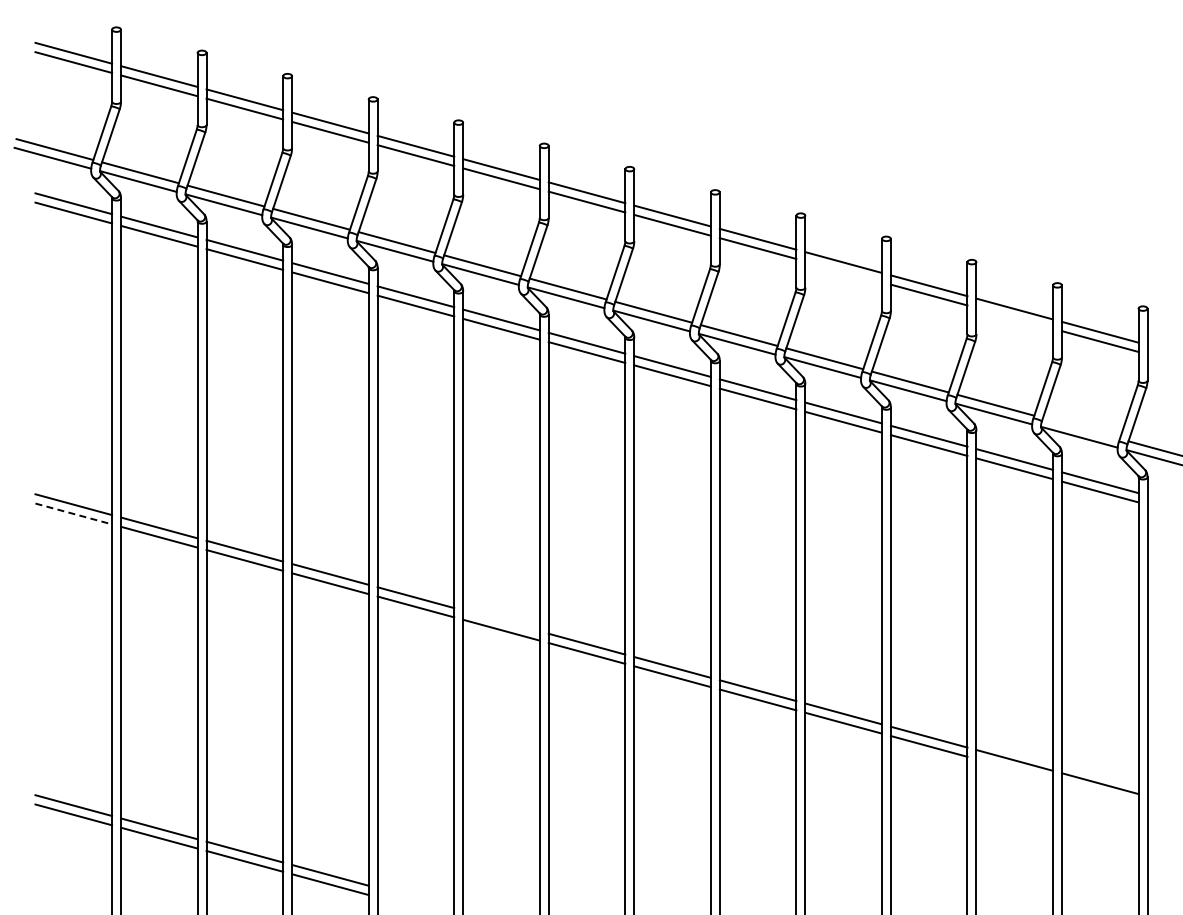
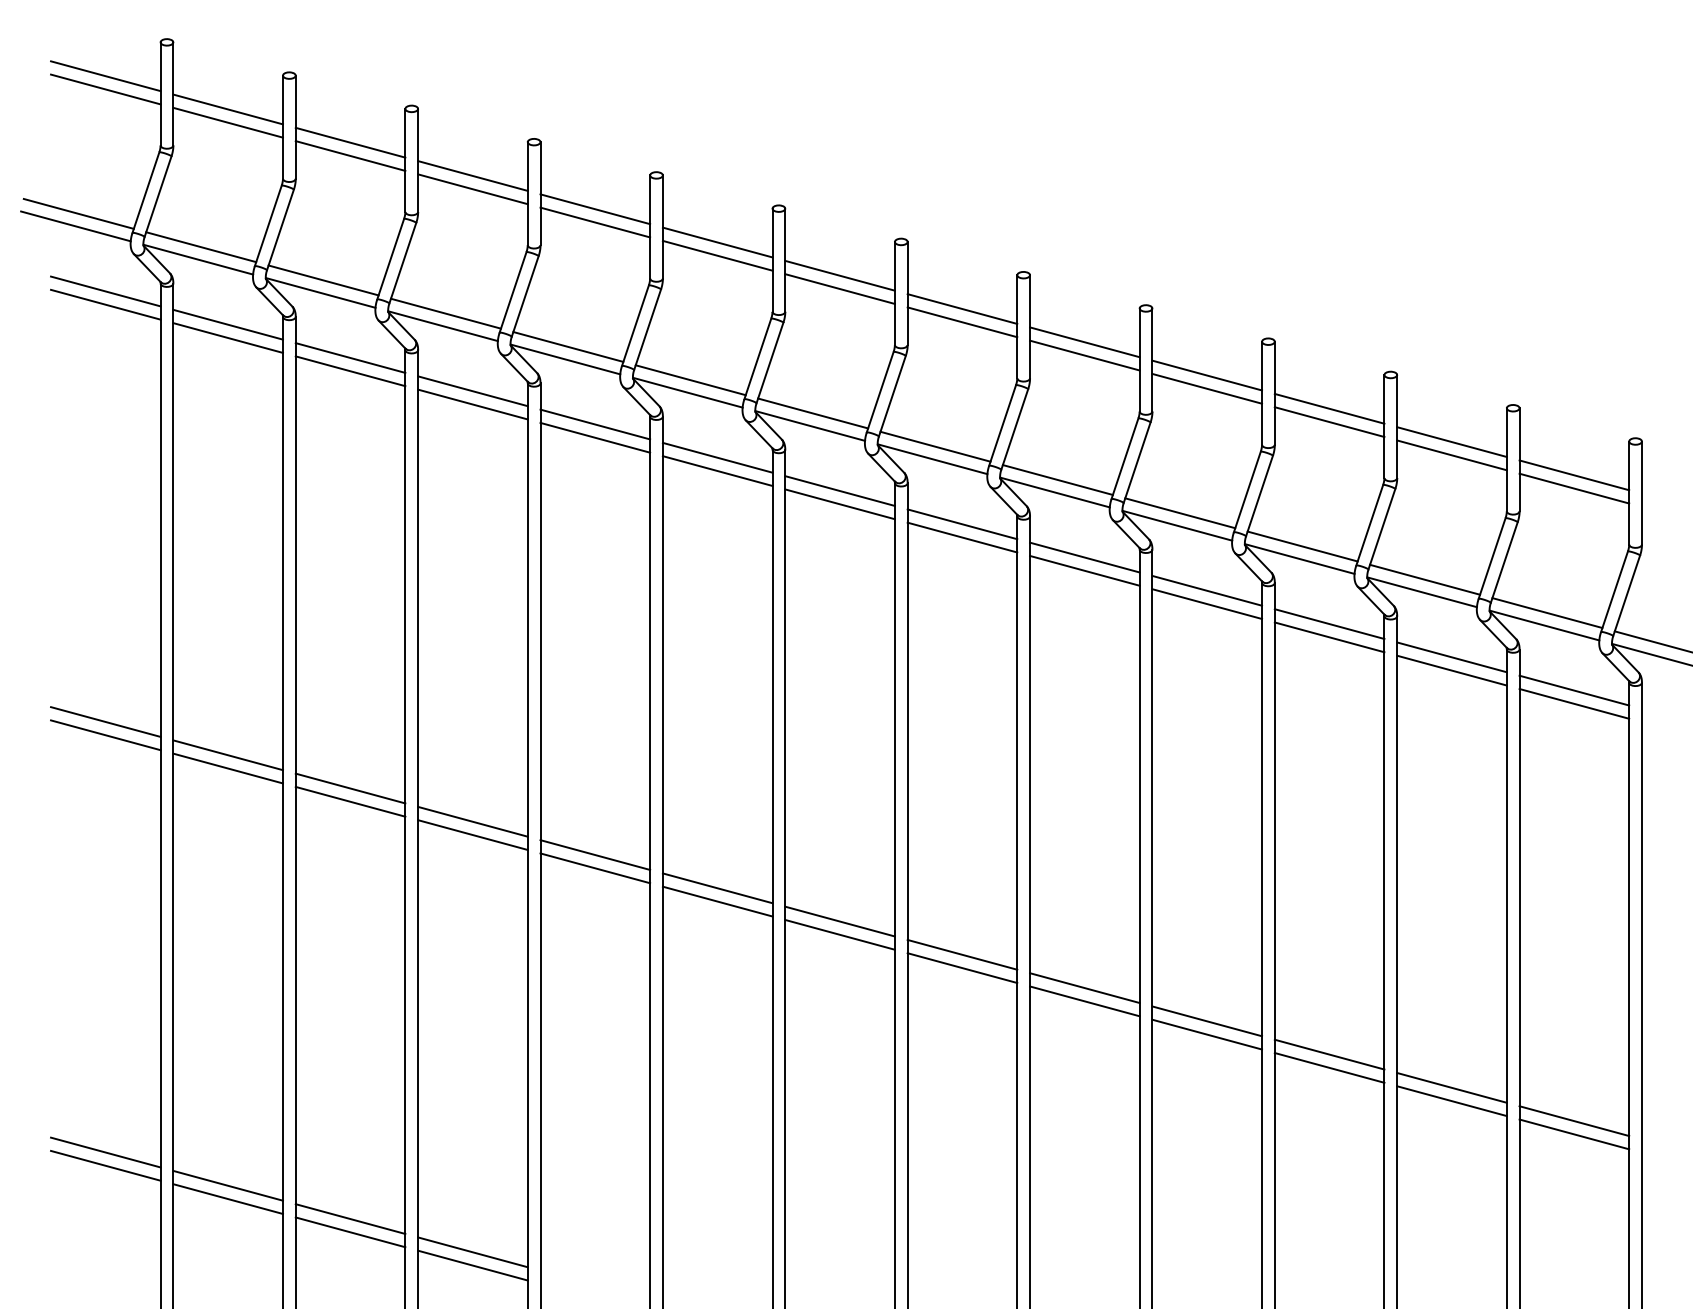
line: (843, 271) -> (1207, 388), added
line: (1014, 317) -> (1451, 454), added
line: (1080, 428) -> (1546, 613), added
line: (73, 513) -> (105, 734), dashed -> solid
line: (501, 620) -> (717, 887), added
line: (1014, 769) -> (1451, 1100), added
line: (1099, 792) -> (1573, 1133), added

